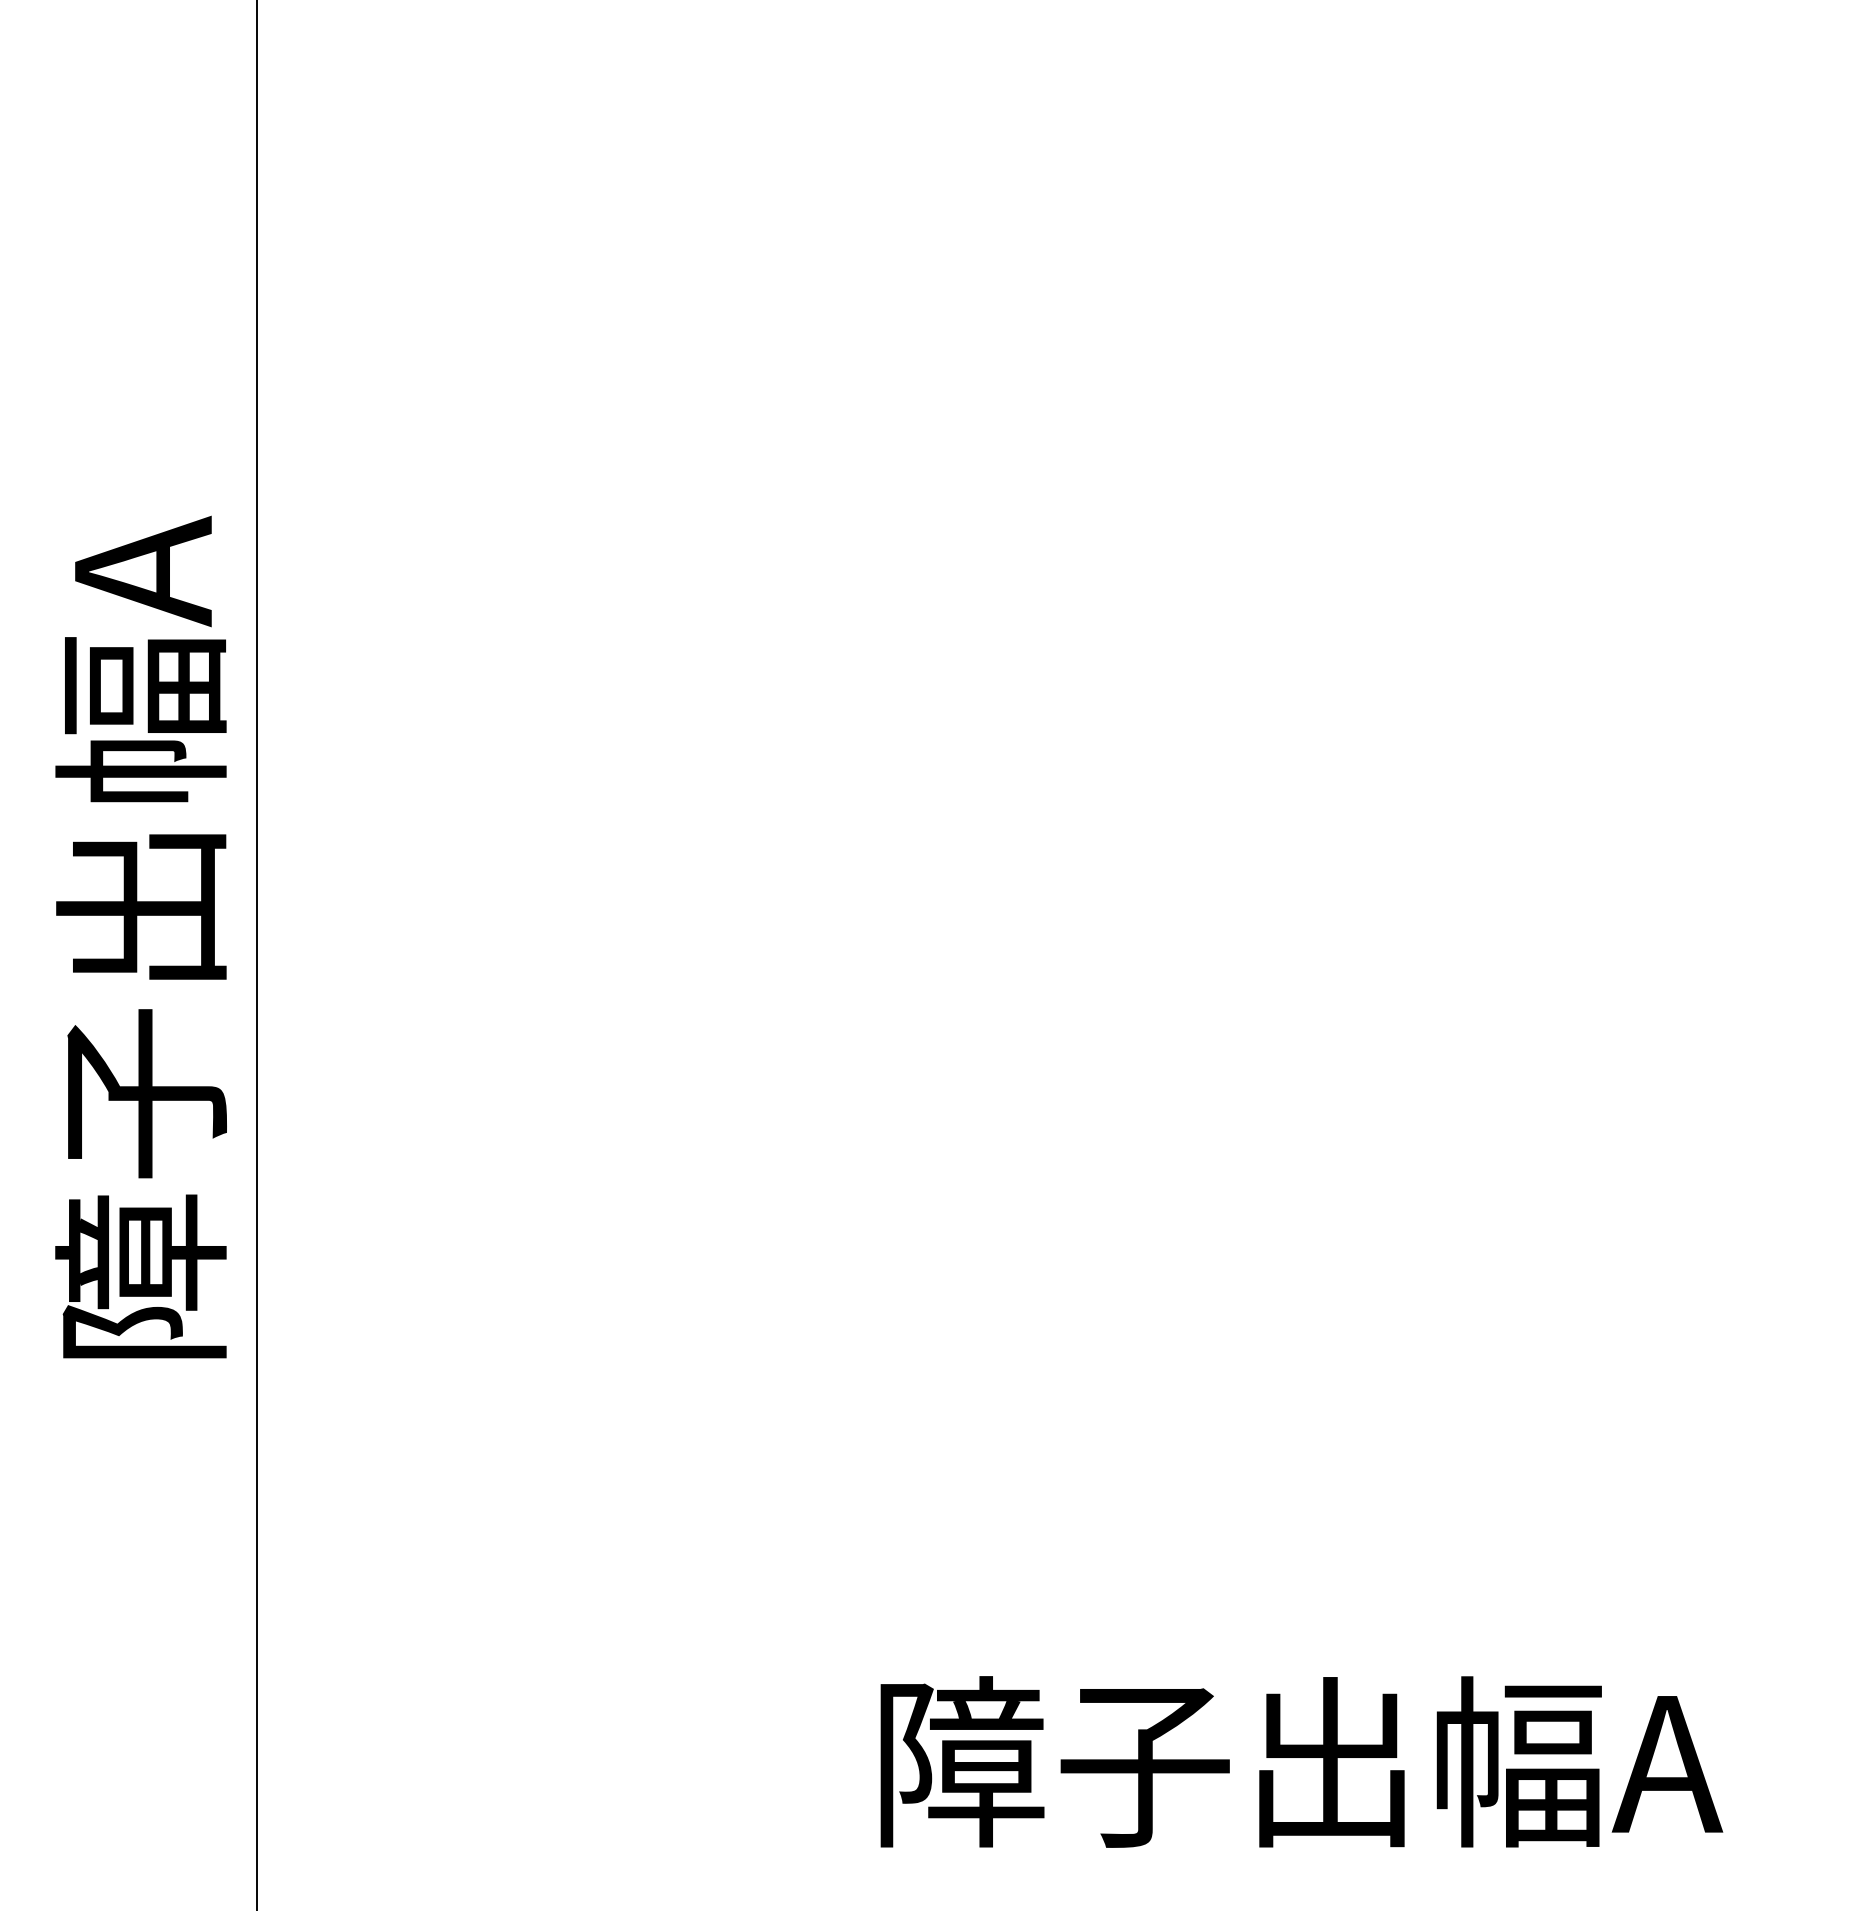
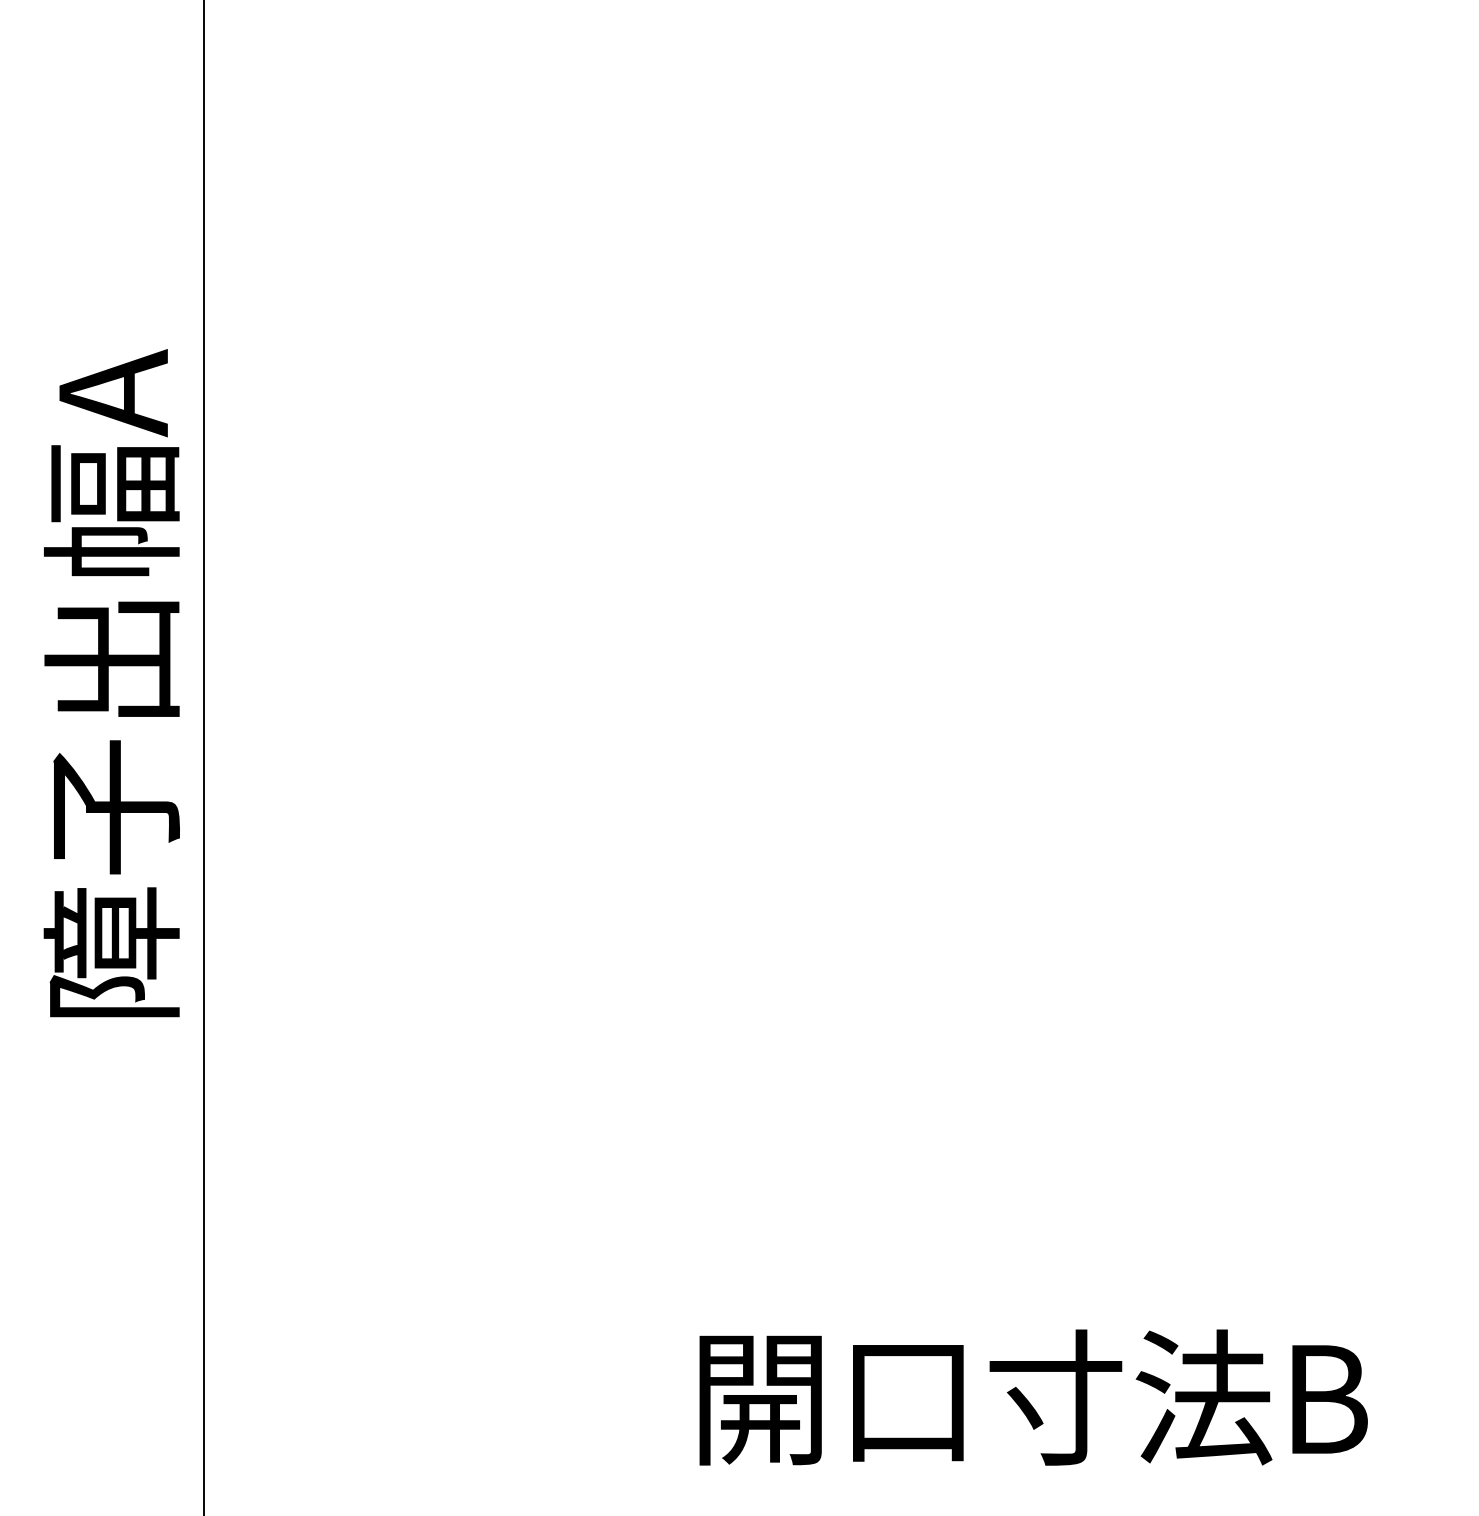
text: (140, 936) -> (111, 682), moved
text: (1302, 1761) -> (1032, 1397), 障子出幅A -> 開口寸法B

